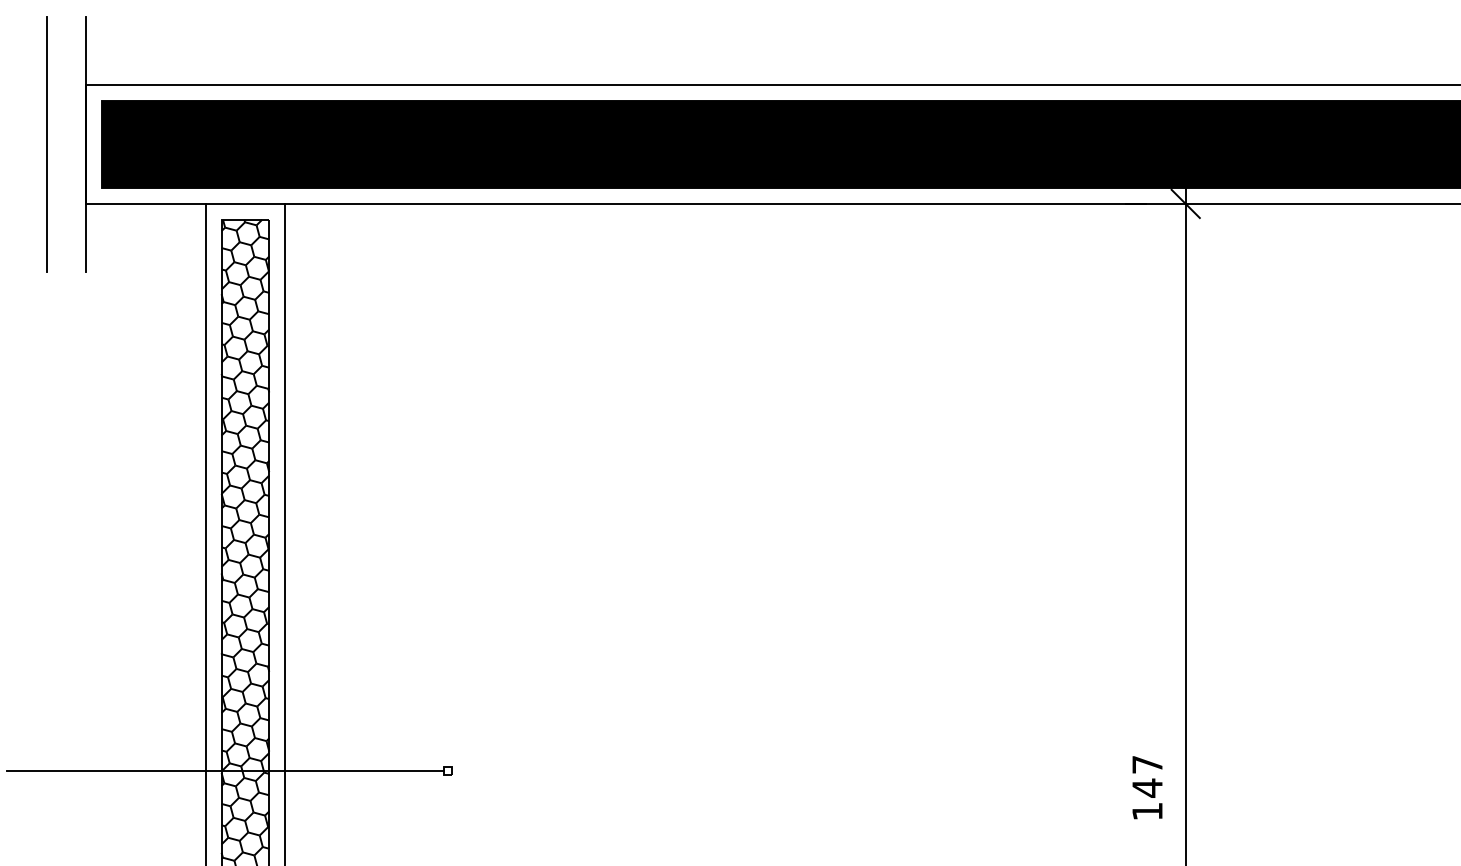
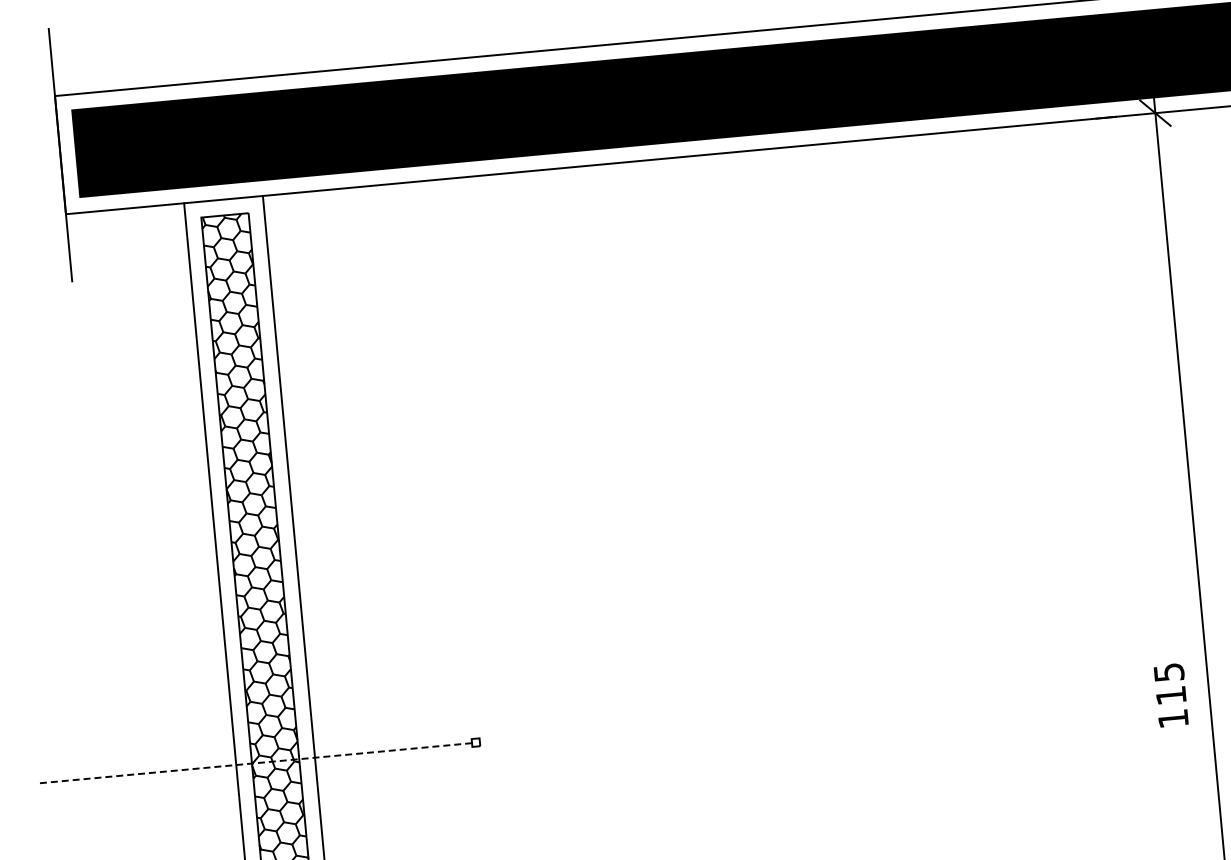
line: (46, 143) -> (20, 158), removed
line: (224, 770) -> (254, 763), solid -> dashed
text: (1147, 776) -> (1170, 684), 147 -> 115

